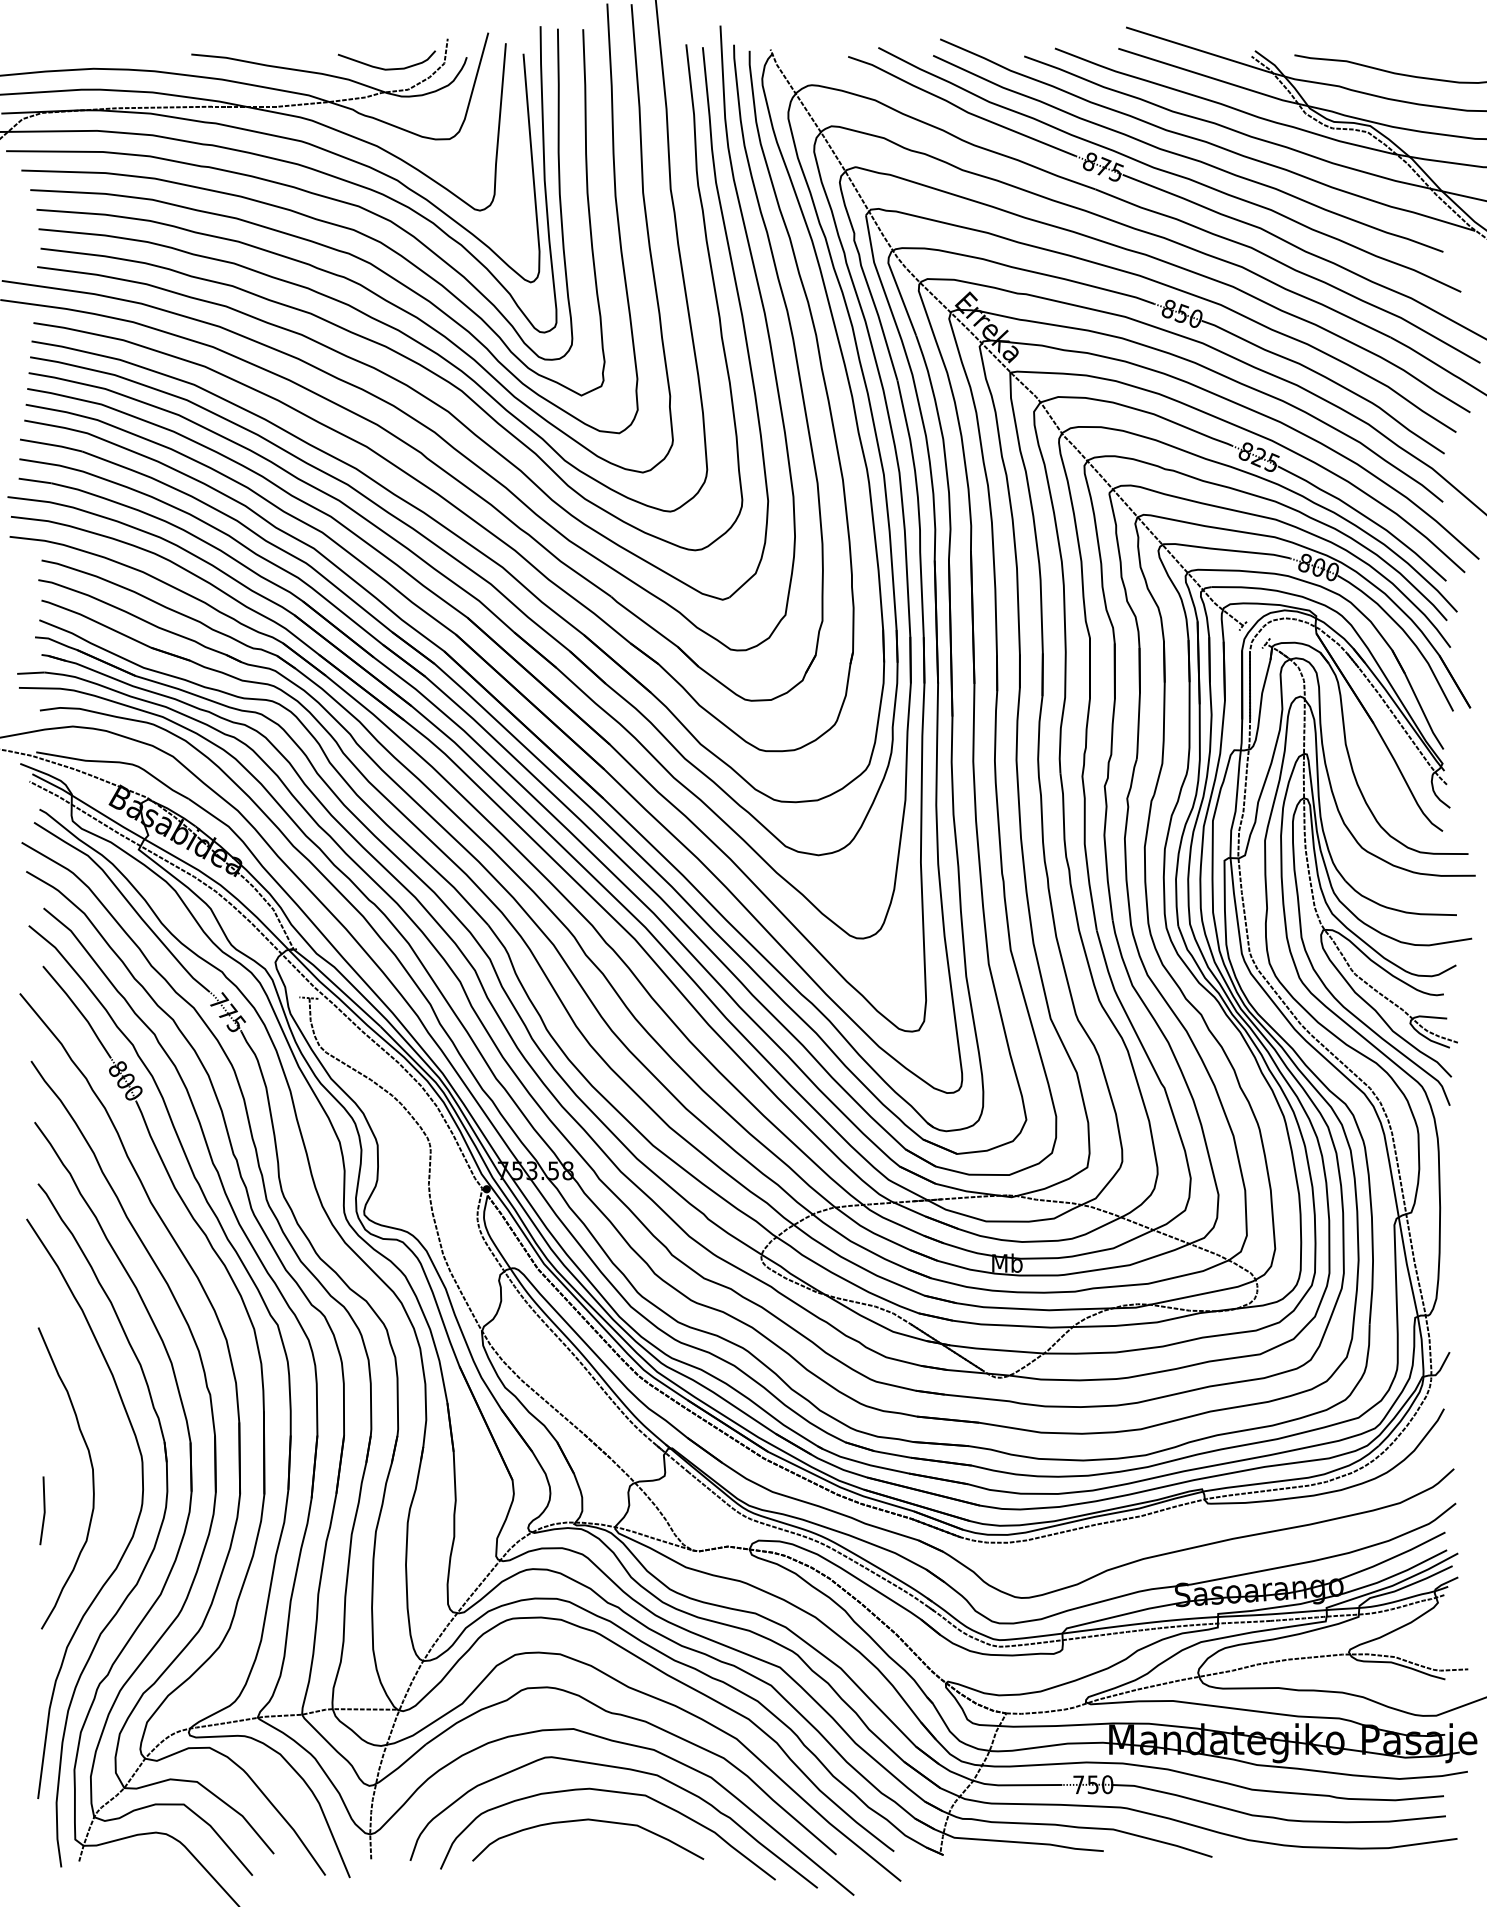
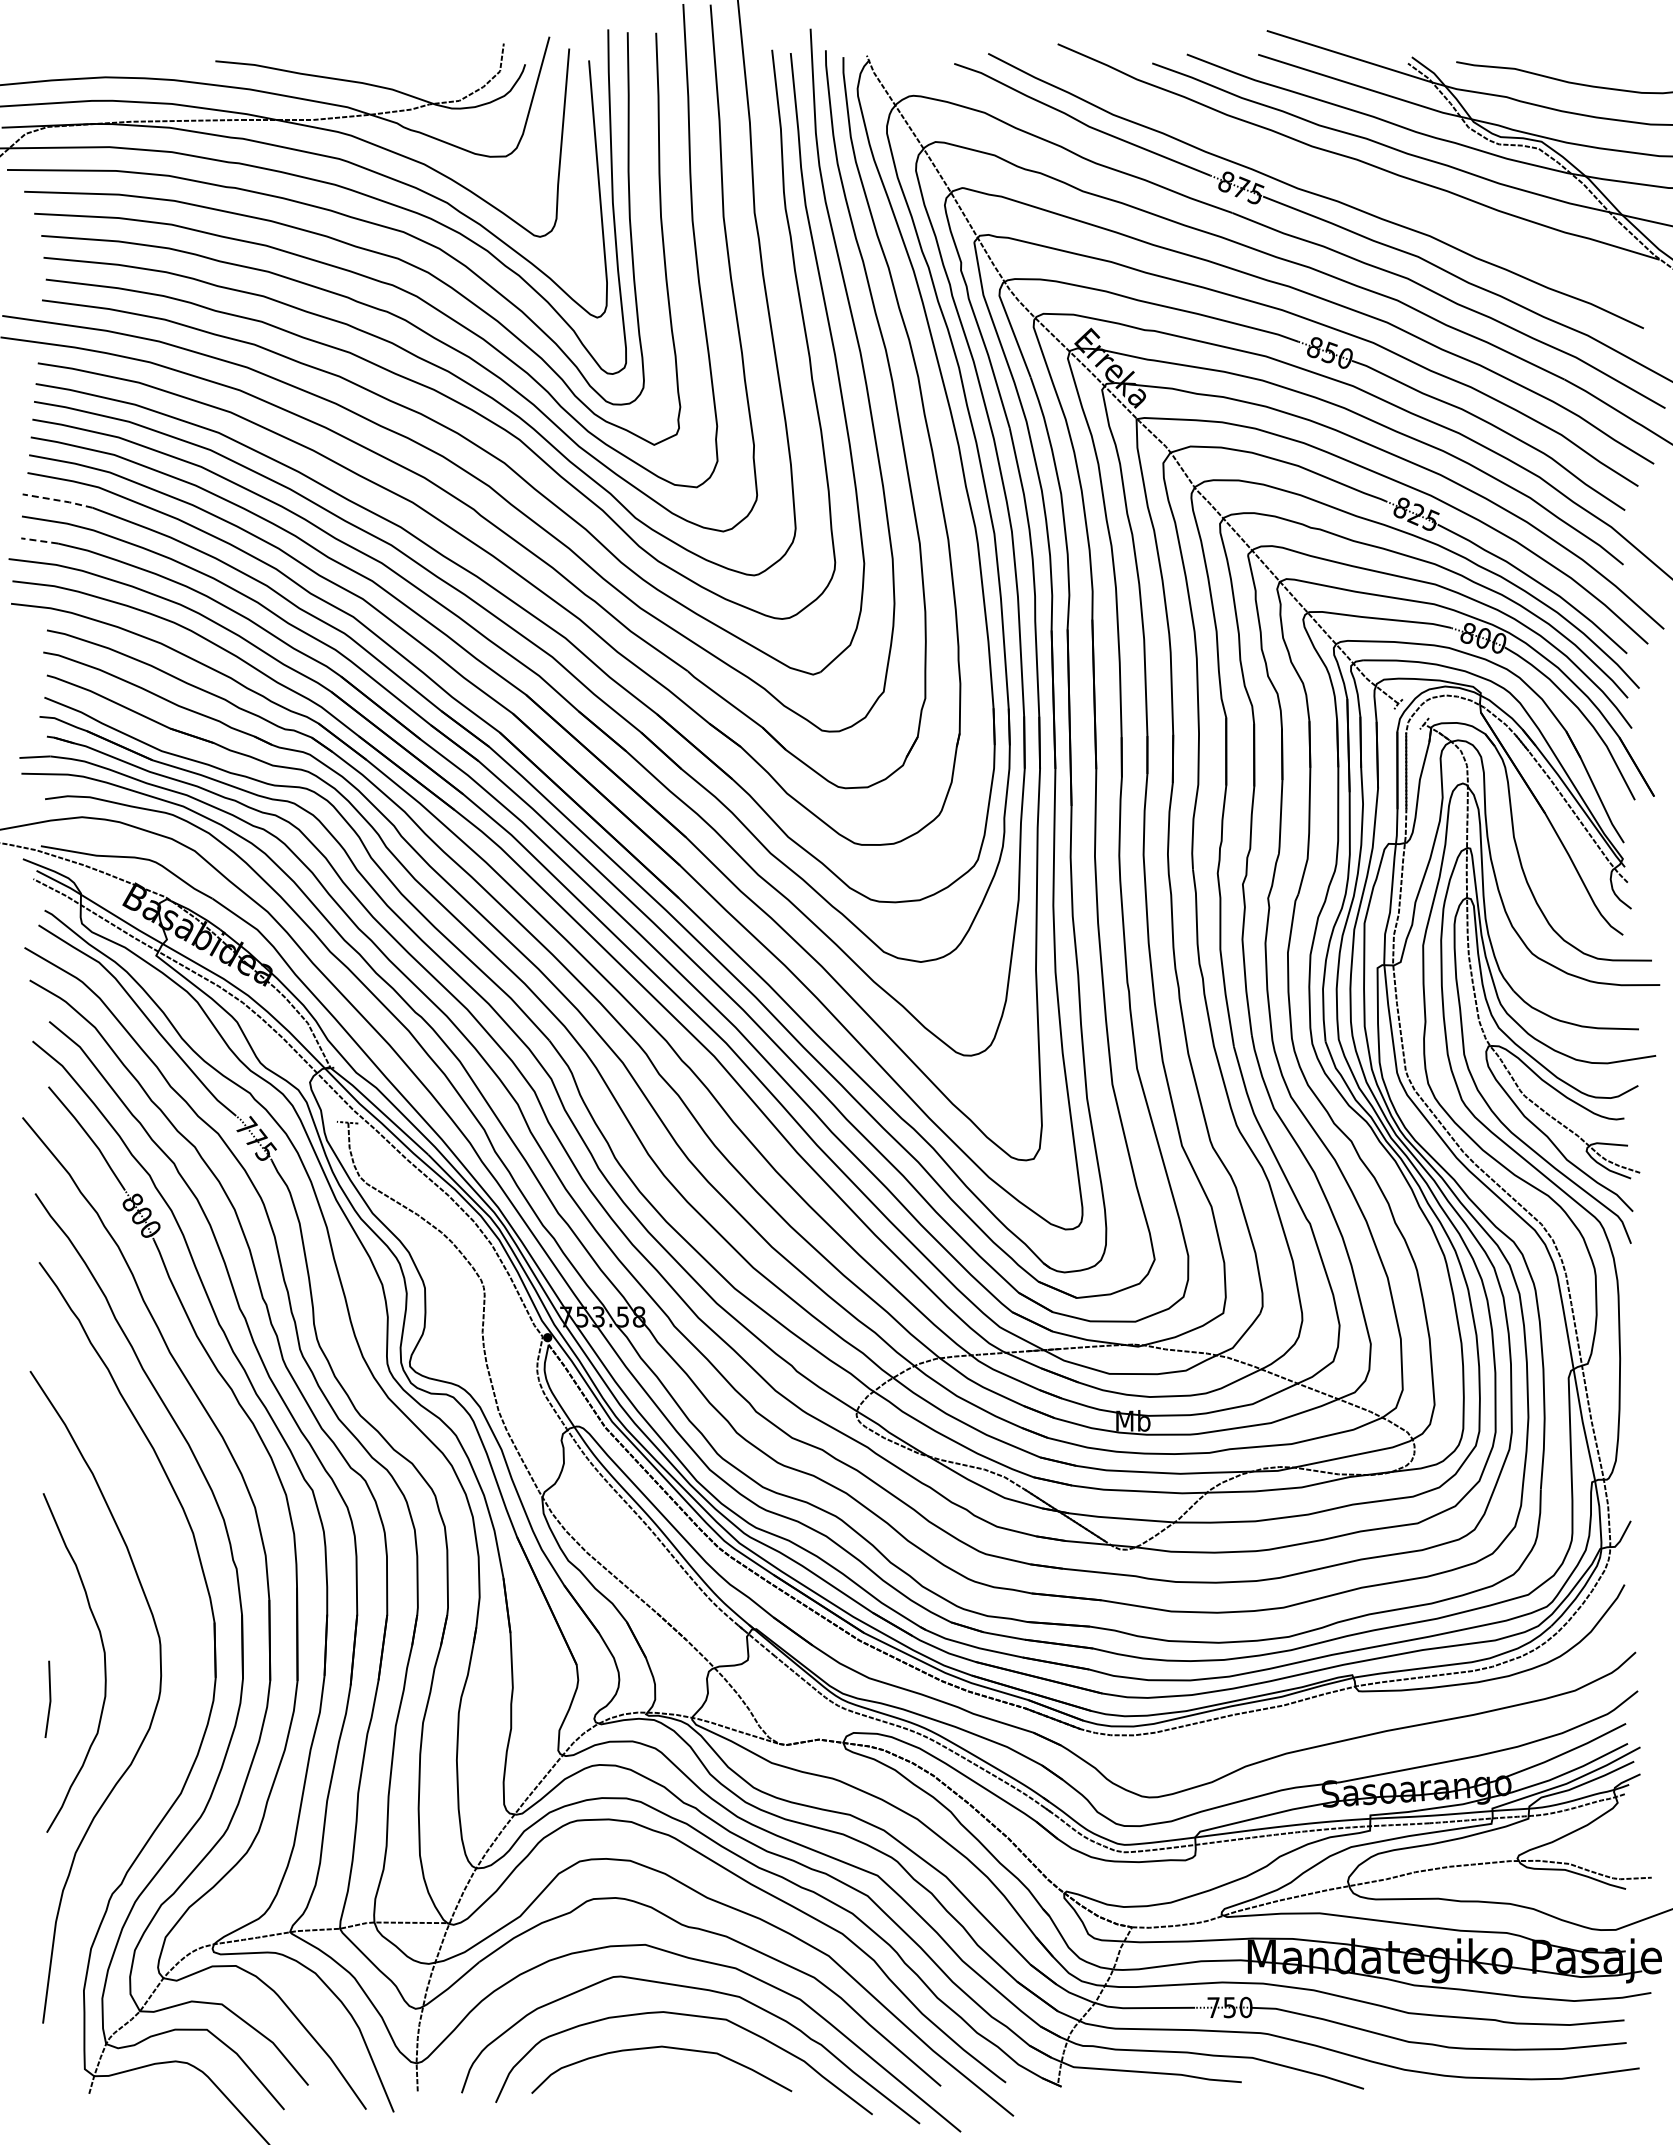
curve: (383, 68) -> (431, 76), removed
curve: (1186, 156) -> (1334, 175), removed
line: (50, 444) -> (57, 500), solid -> dashed
line: (34, 480) -> (39, 540), solid -> dashed
part: (155, 1539) -> (175, 1731), removed

